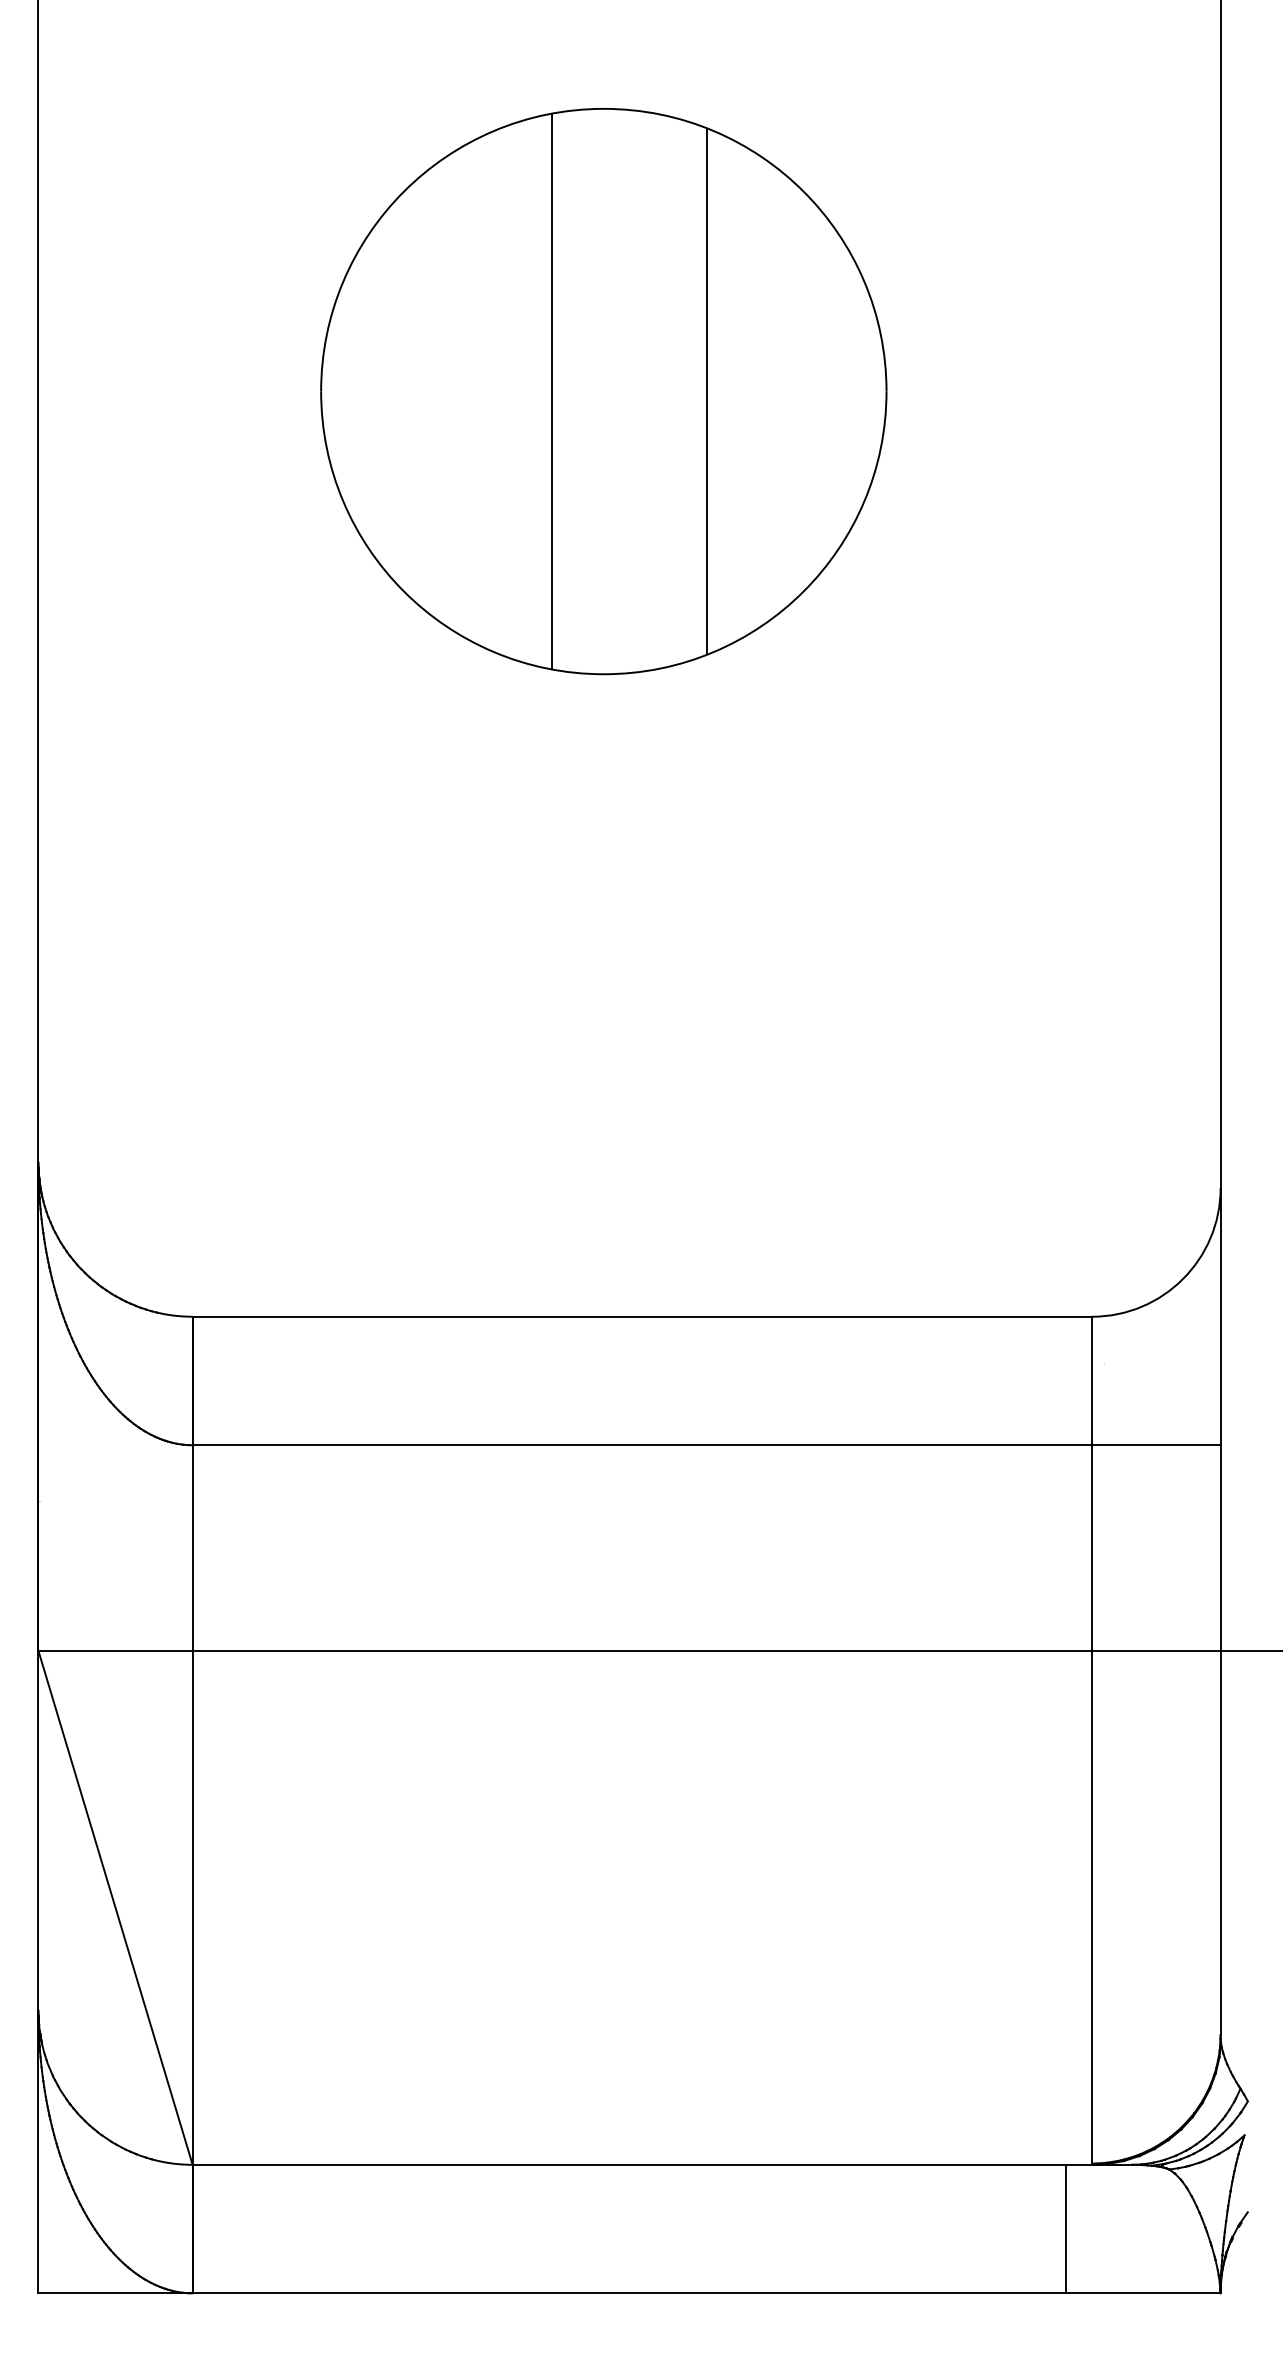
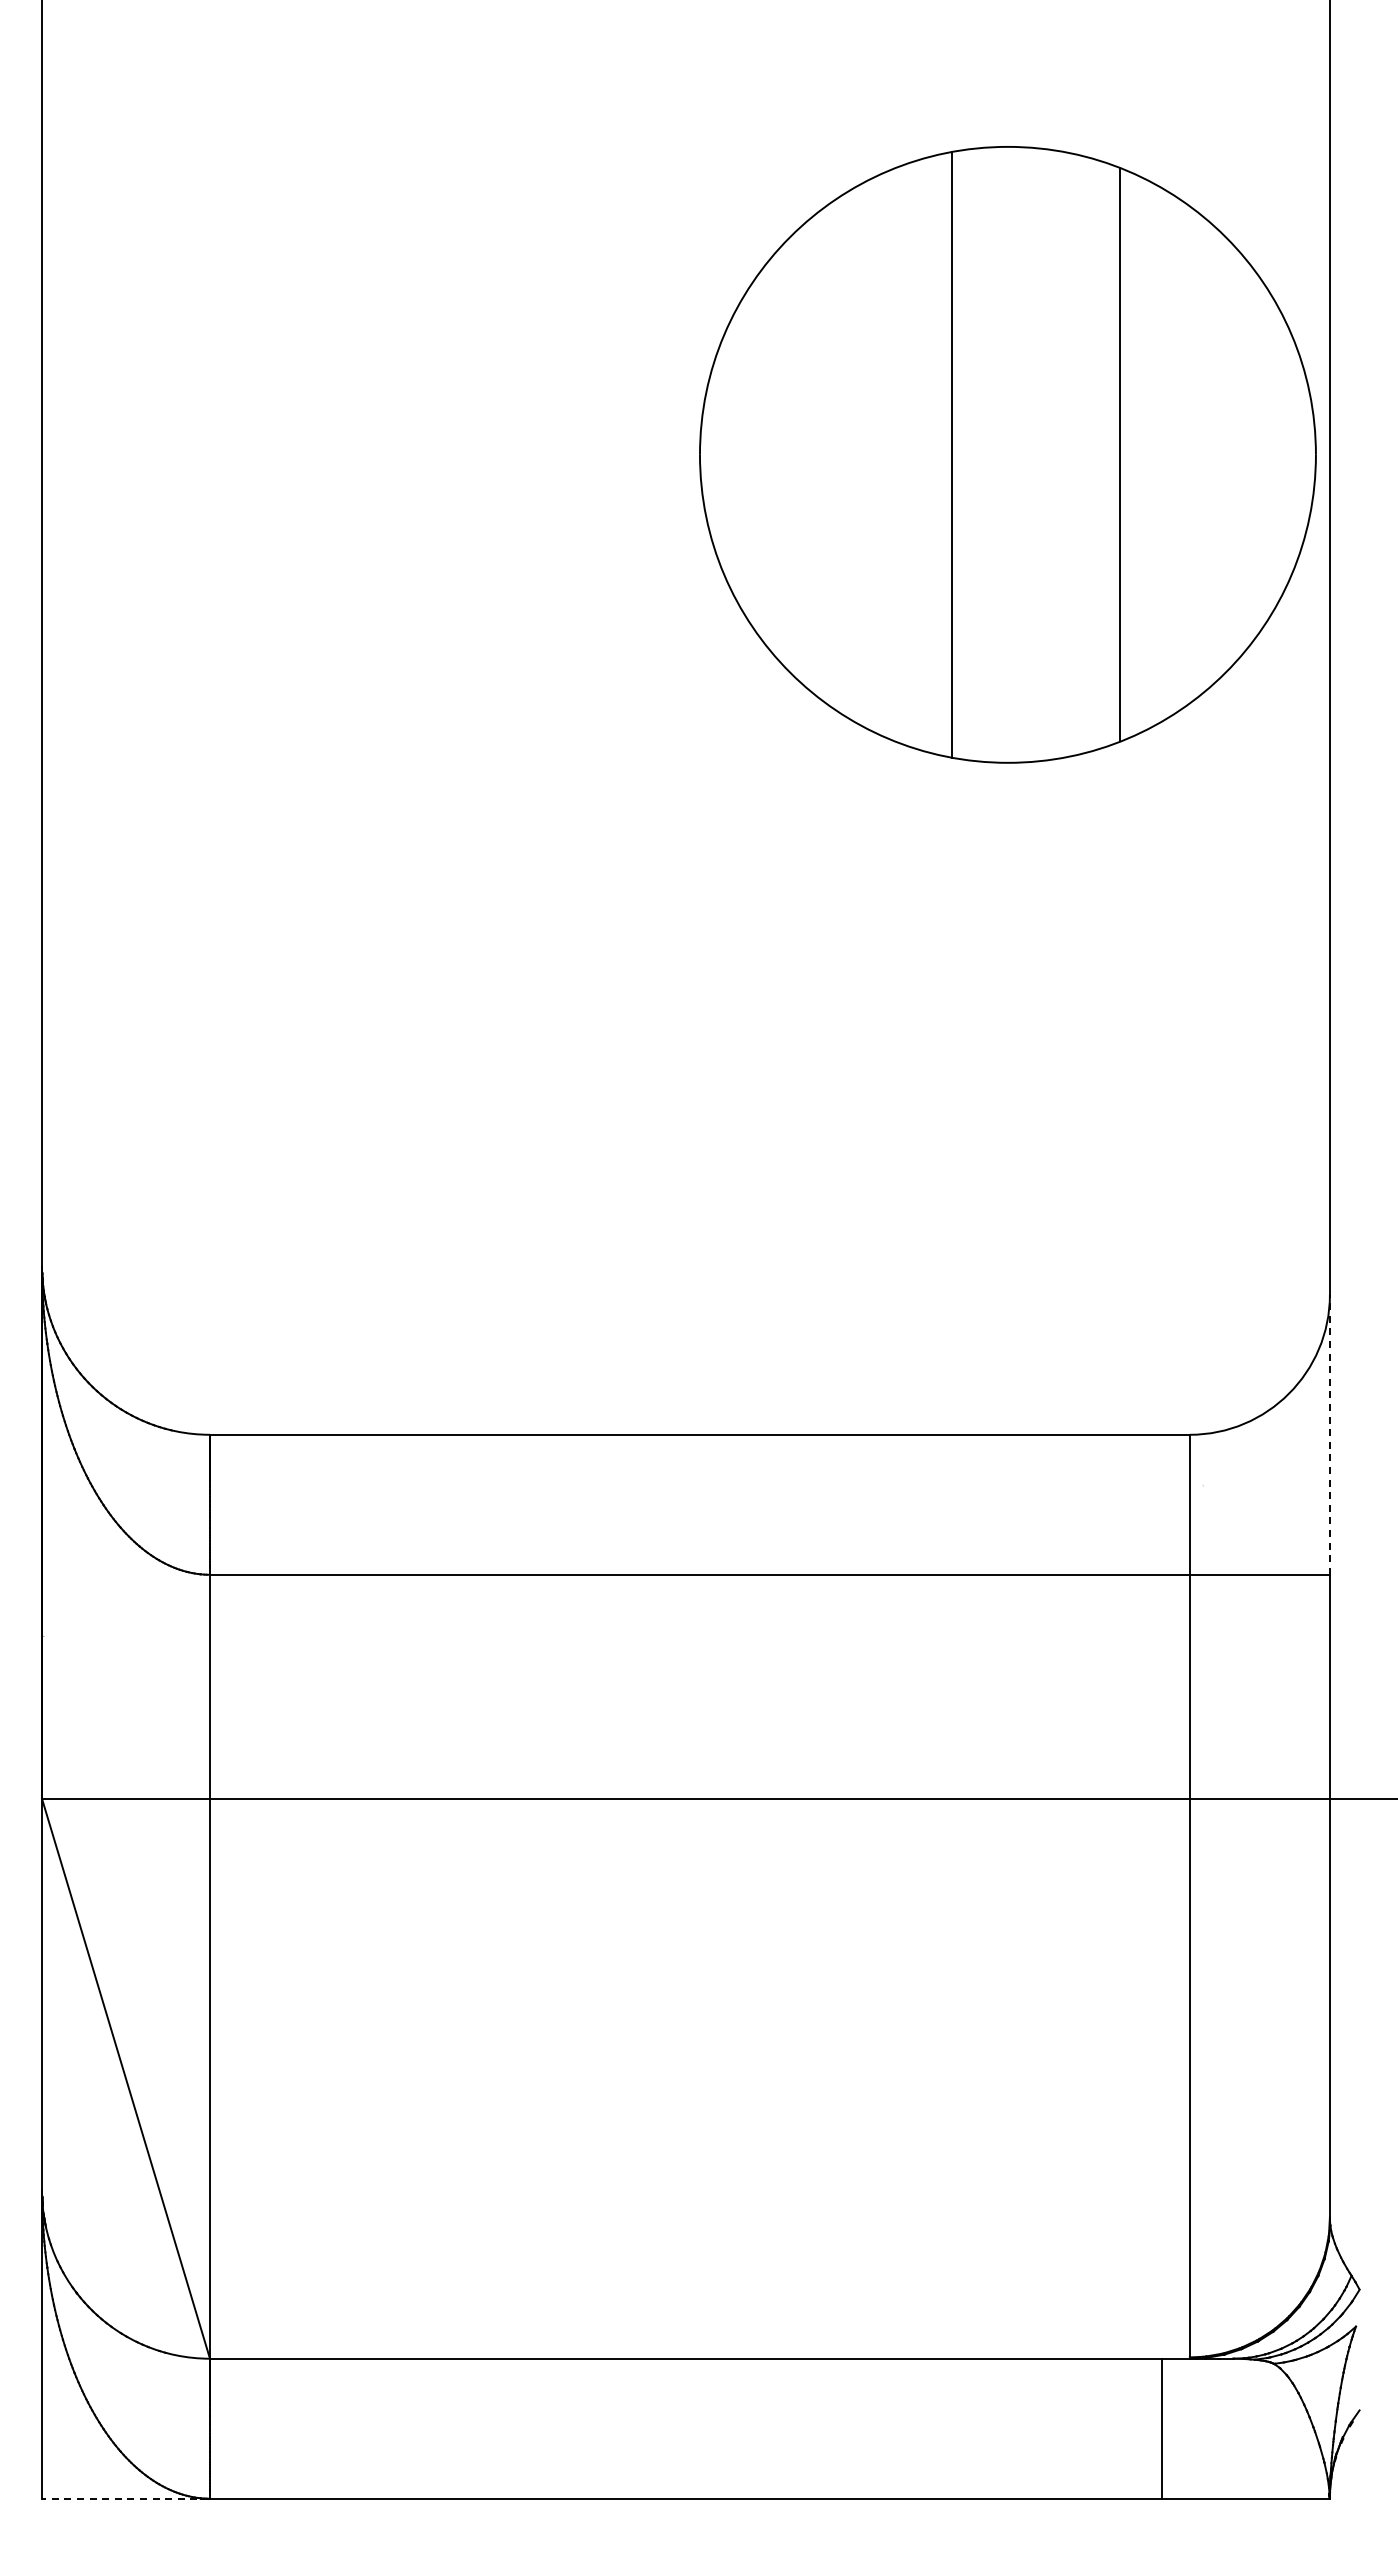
part: (603, 391) -> (1007, 454), moved
line: (1220, 1316) -> (1329, 1434), solid -> dashed
line: (116, 2293) -> (126, 2498), solid -> dashed

